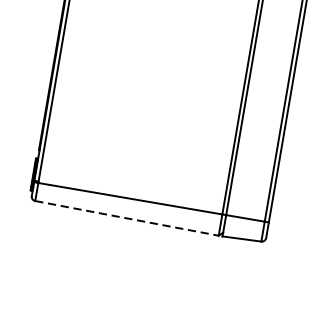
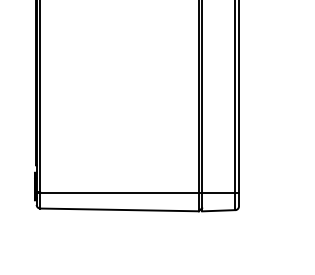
line: (128, 218) -> (120, 209), dashed -> solid

